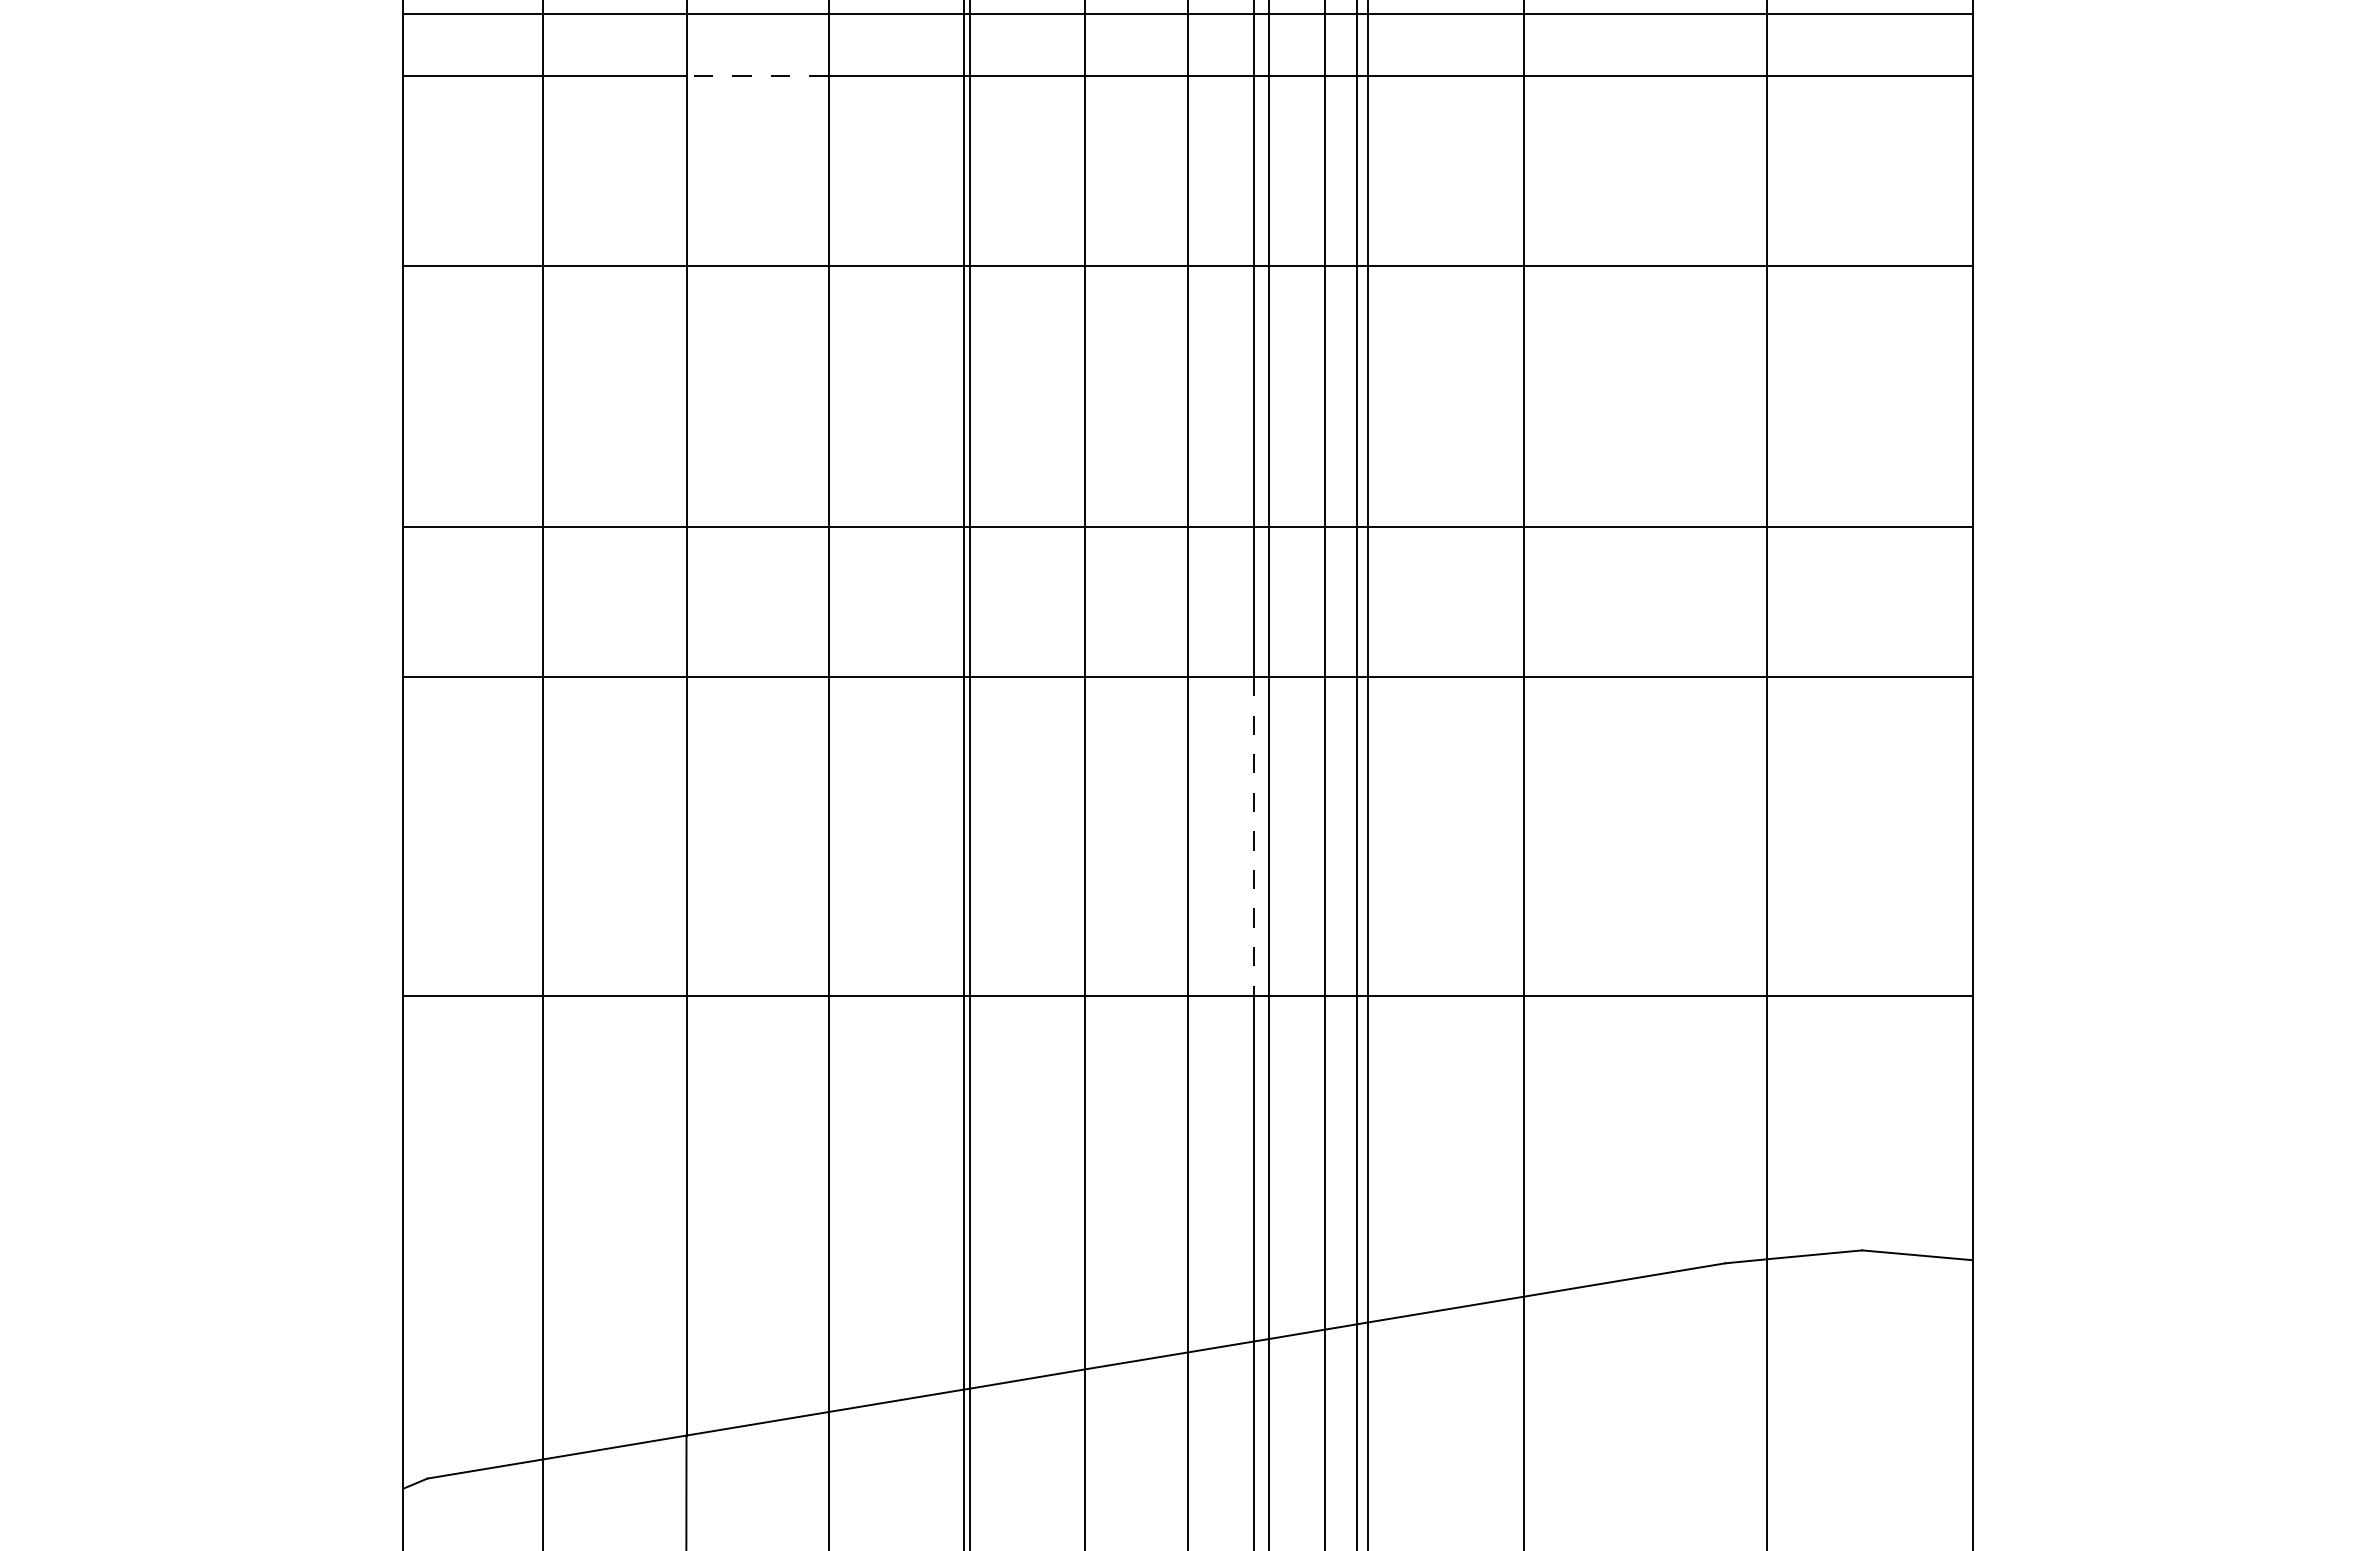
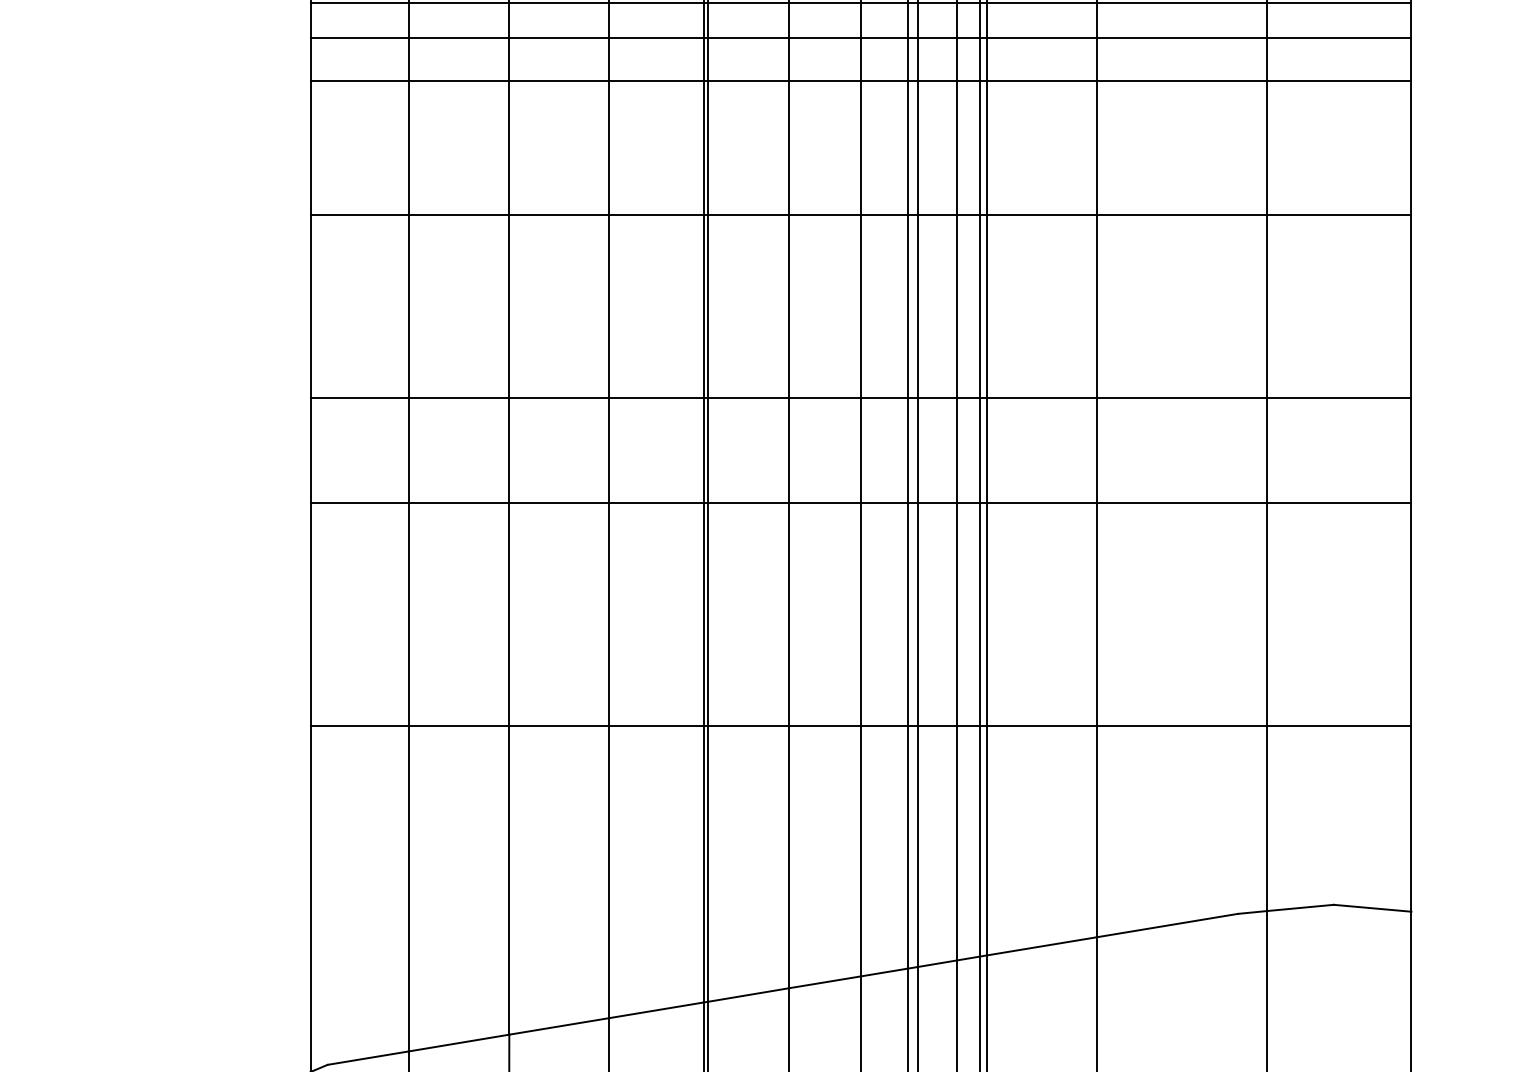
line: (757, 76) -> (559, 81), dashed -> solid
line: (1254, 836) -> (907, 614), dashed -> solid

